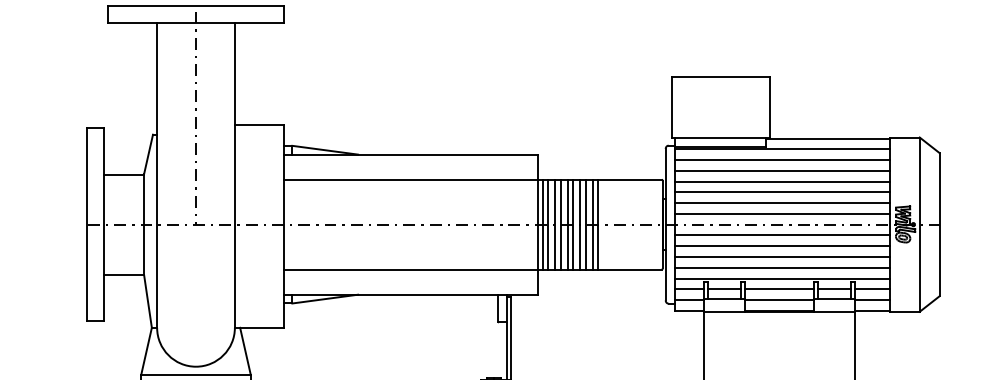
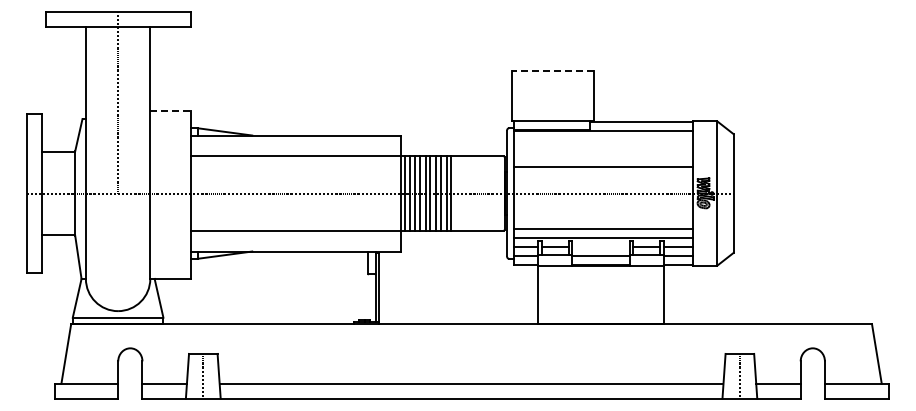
line: (720, 76) -> (552, 70), solid -> dashed
line: (259, 125) -> (170, 111), solid -> dashed
line: (782, 160) -> (603, 140), removed
line: (782, 170) -> (603, 148), removed
line: (782, 181) -> (603, 157), removed
line: (782, 202) -> (603, 175), removed
line: (782, 213) -> (603, 184), removed
line: (782, 235) -> (603, 202), removed
line: (782, 246) -> (603, 211), removed
line: (782, 257) -> (603, 220), removed
line: (778, 289) -> (600, 247), removed

